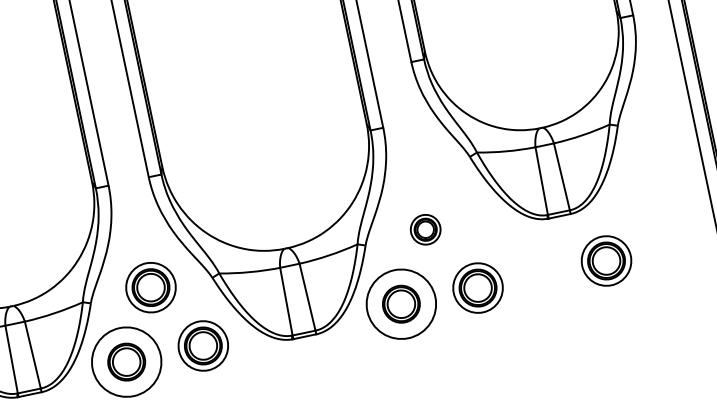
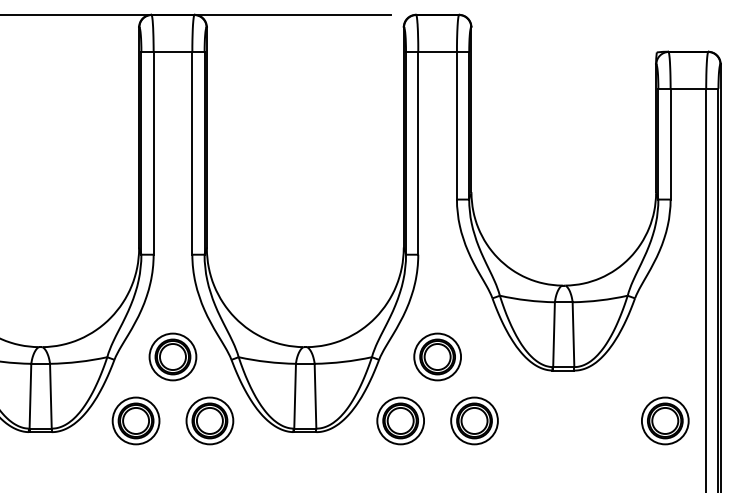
part: (425, 229) -> (437, 356), size x1.67
part: (606, 260) -> (665, 420), moved
circle: (401, 303) -> (400, 420), size x0.71
circle: (125, 361) -> (135, 420), size x0.71

